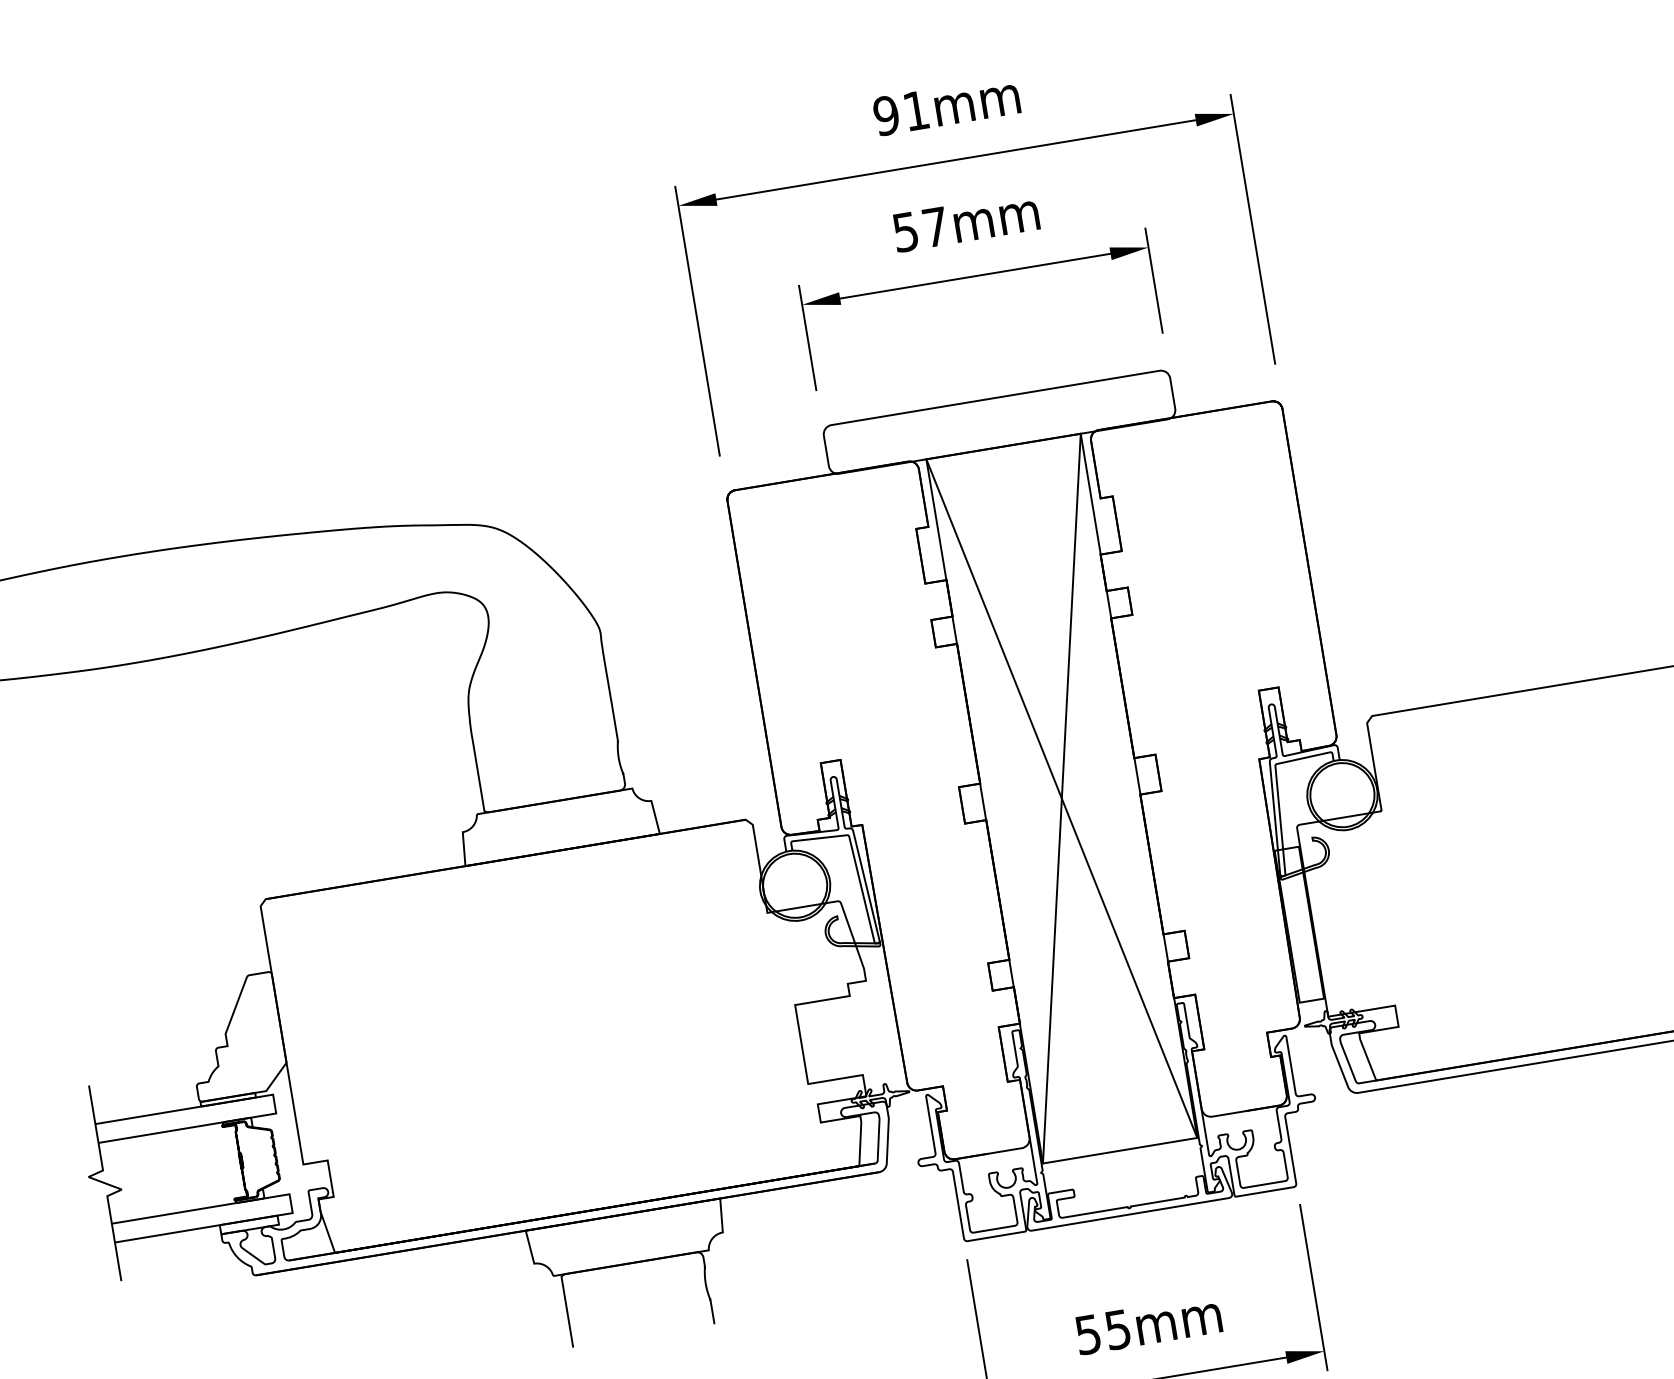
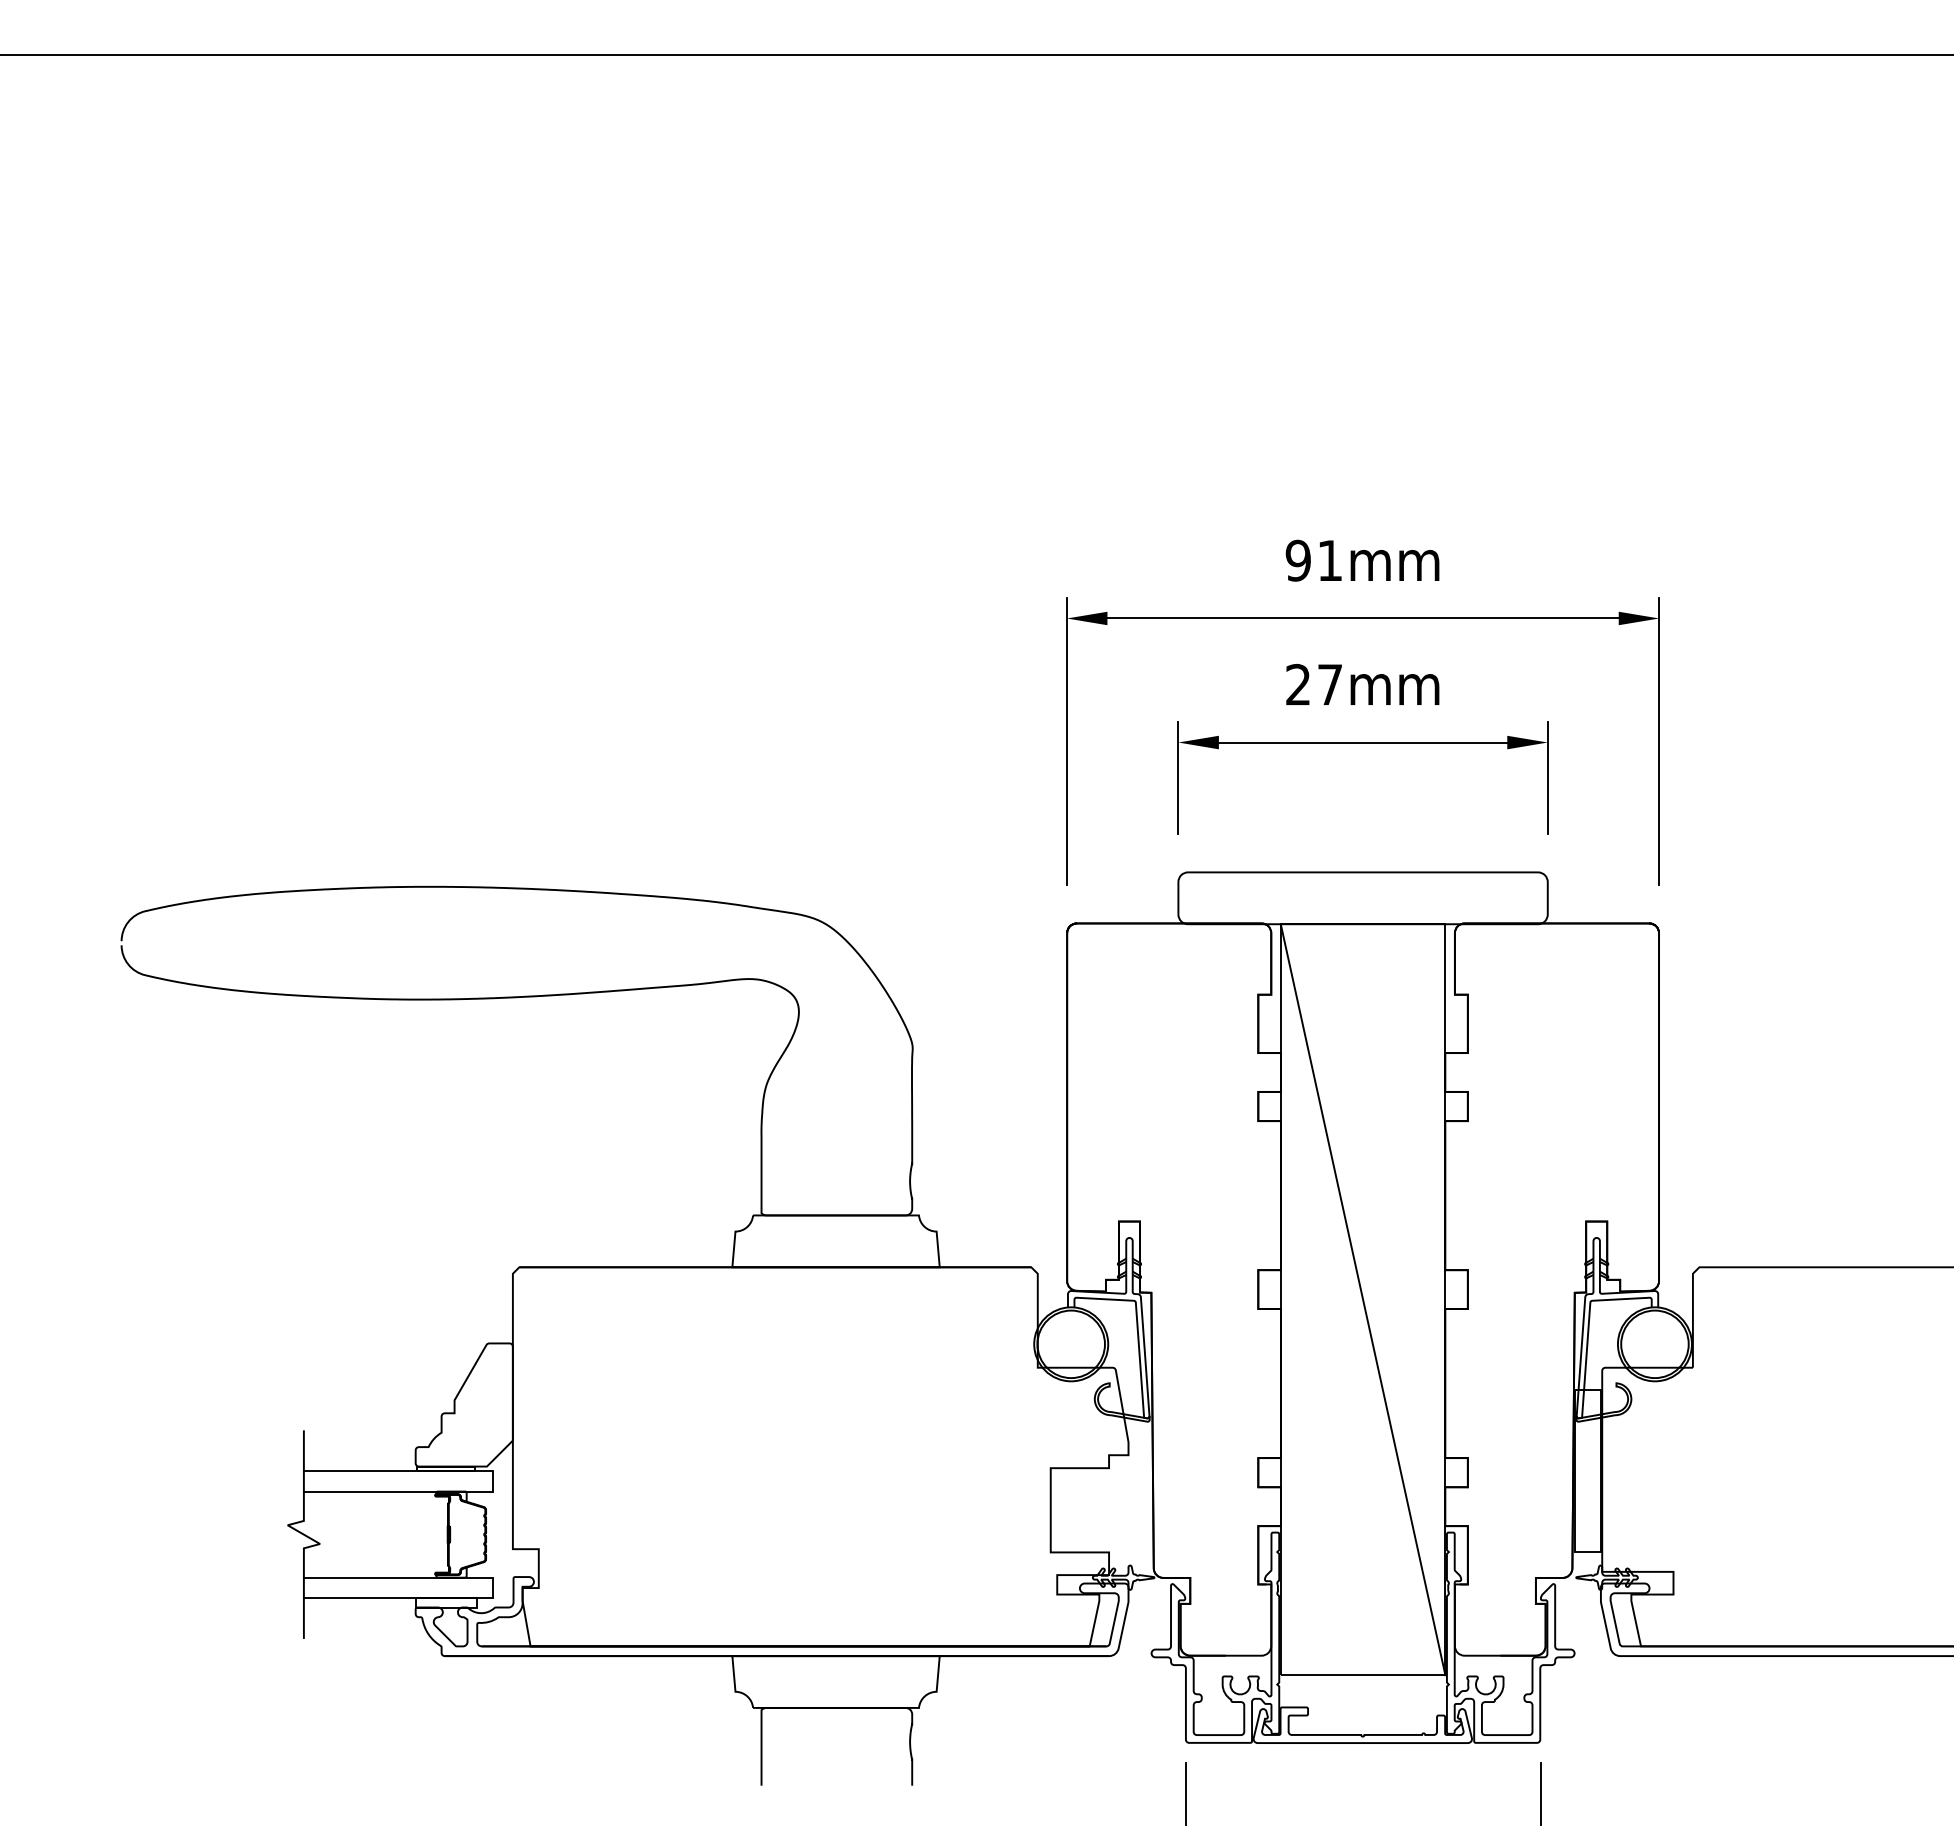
text: (904, 231) -> (1297, 684), 57mm -> 27mm
line: (1061, 798) -> (1362, 1299), removed

